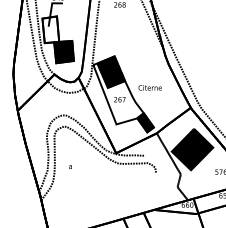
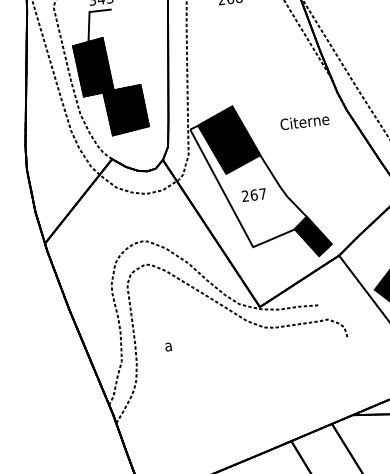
fill: (50, 29) -> (92, 66), added
text: (149, 87) -> (303, 121), moved

